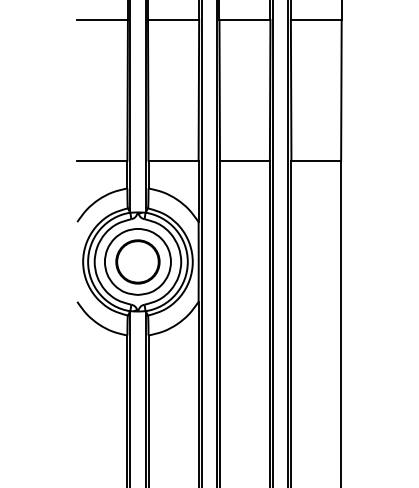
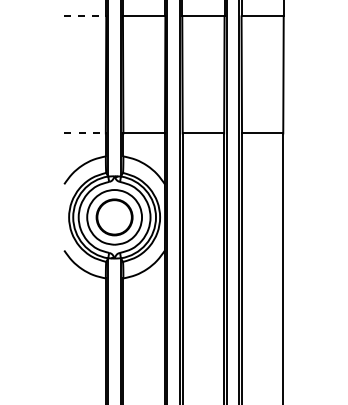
line: (102, 19) -> (85, 16), solid -> dashed
line: (102, 160) -> (85, 133), solid -> dashed

